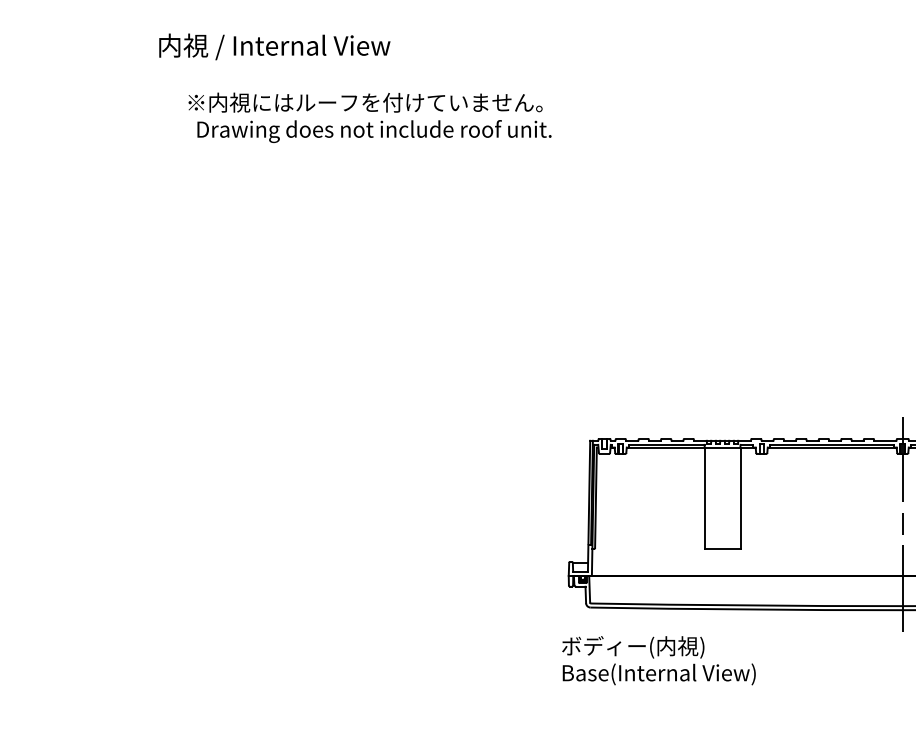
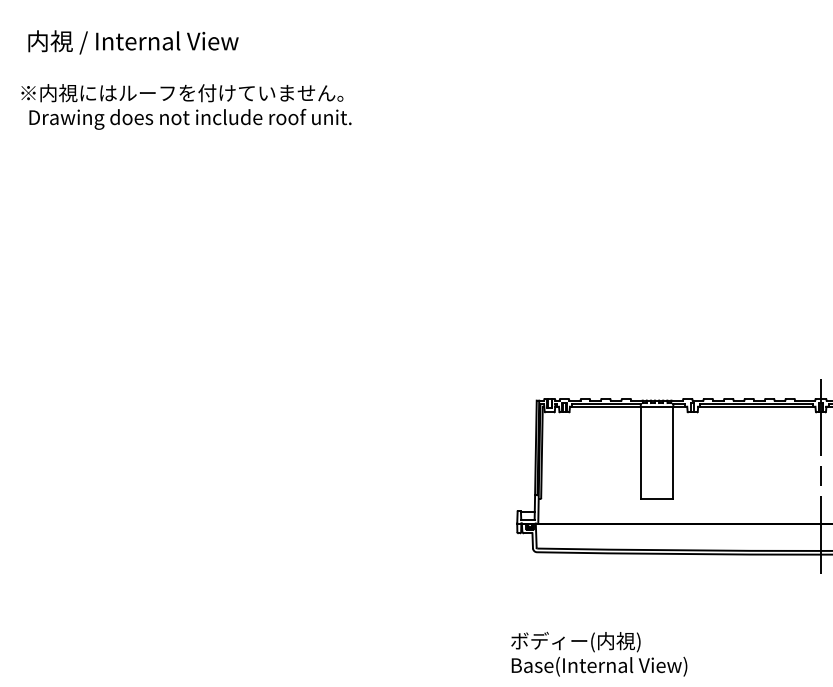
text: (274, 46) -> (133, 42), moved
text: (369, 117) -> (185, 106), moved
text: (658, 660) -> (598, 654), moved

